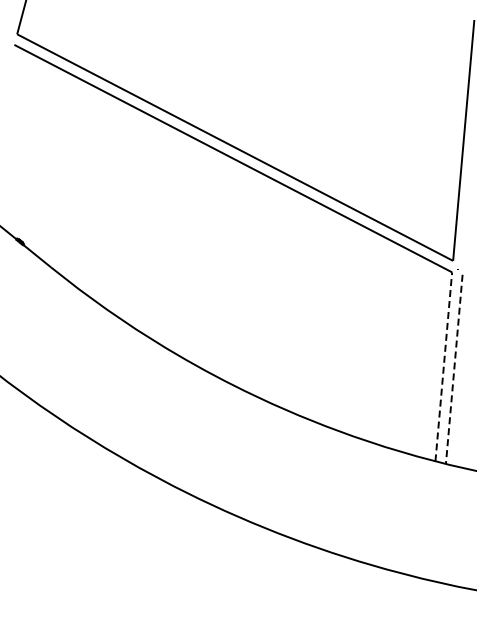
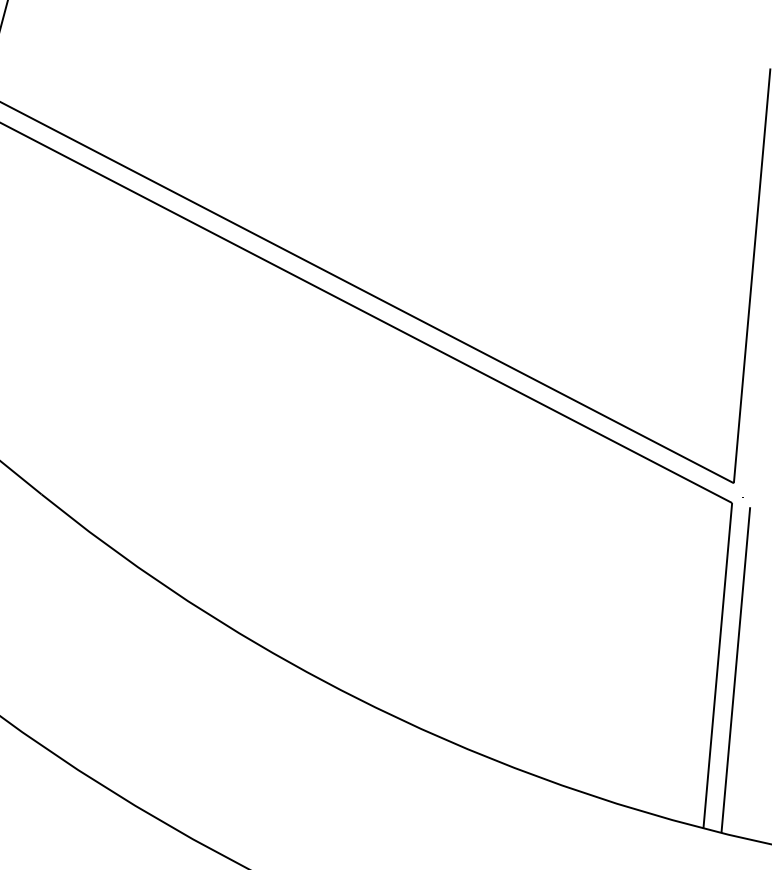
line: (443, 366) -> (717, 665), dashed -> solid
line: (454, 369) -> (736, 670), dashed -> solid

